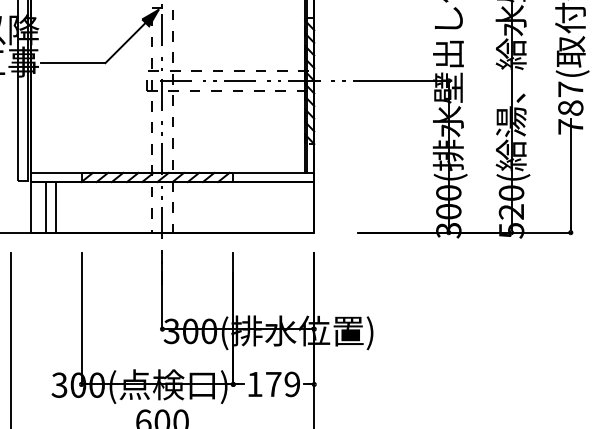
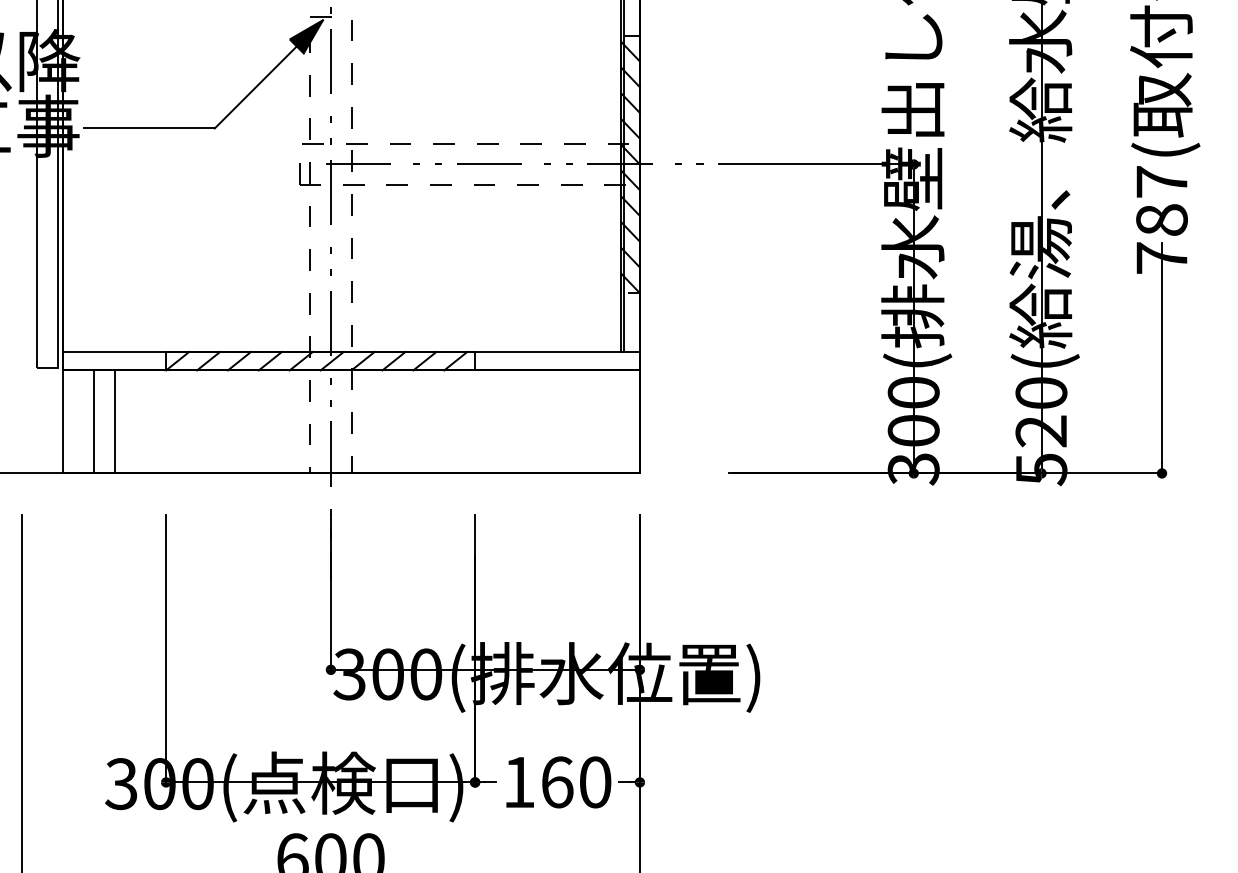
text: (283, 384) -> (577, 782), 179 -> 160

